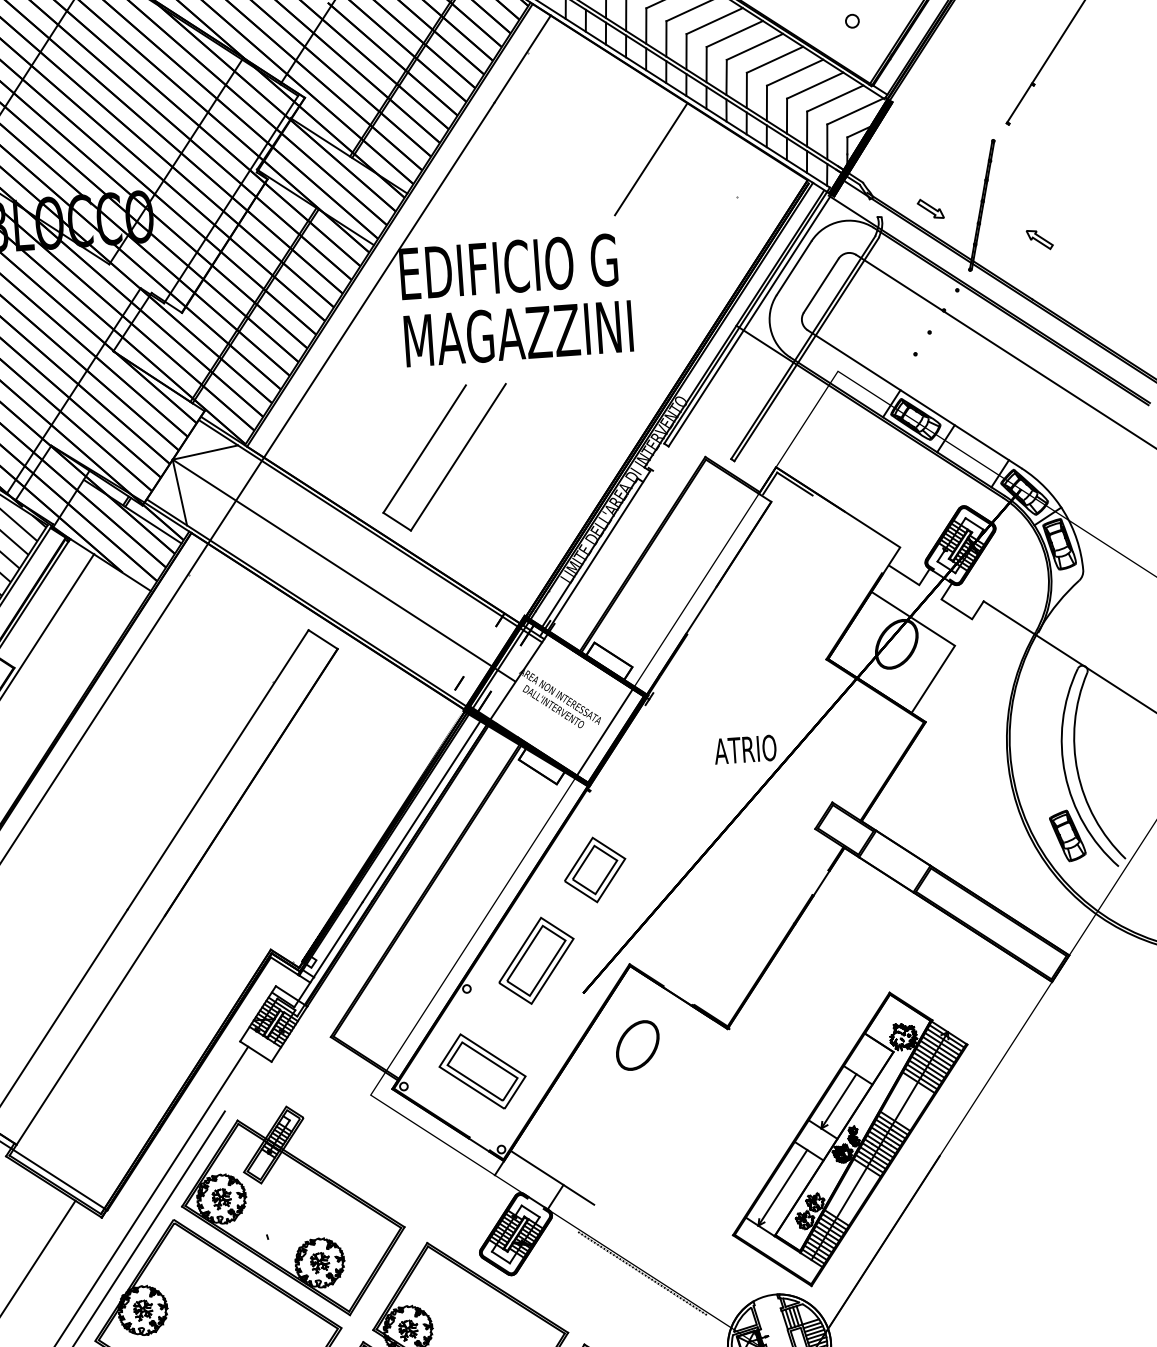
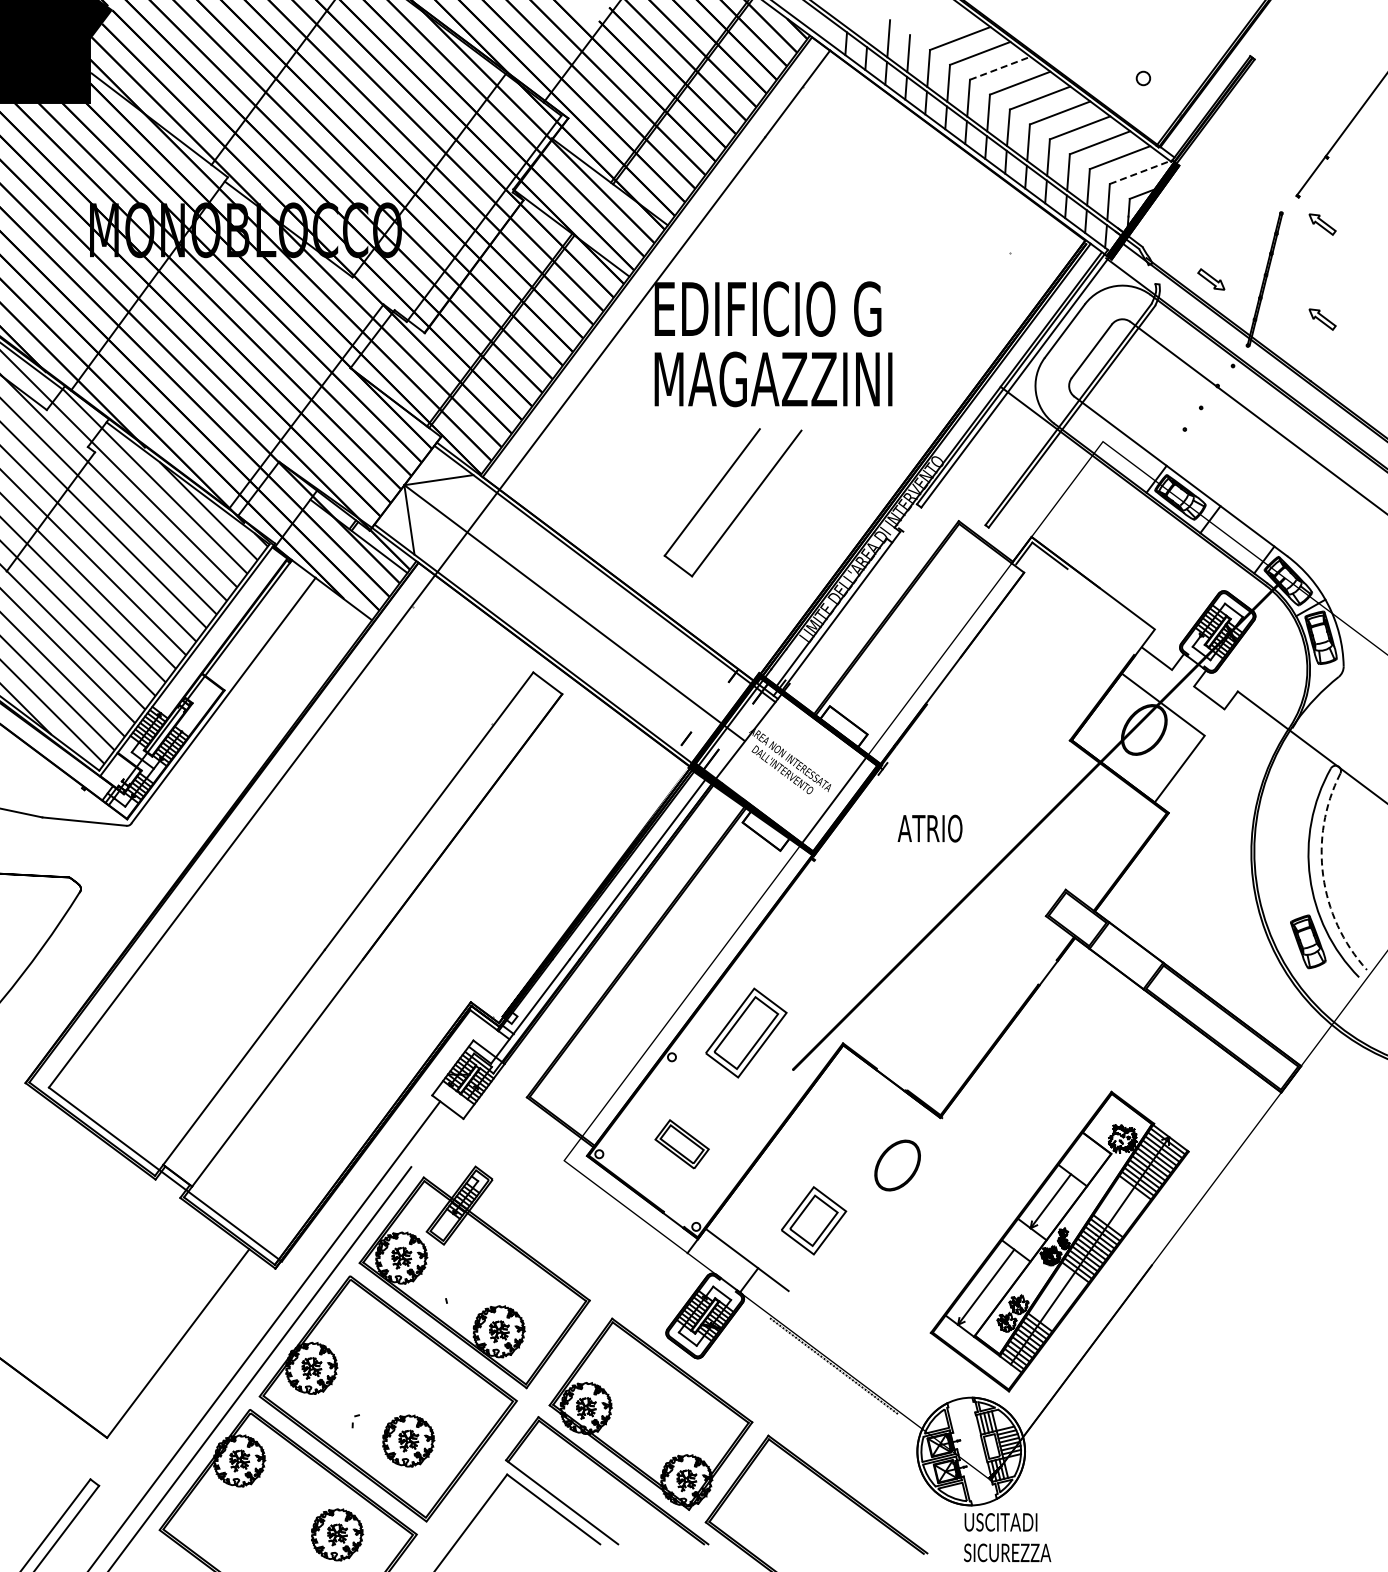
line: (715, 21) -> (1000, 68), solid -> dashed
line: (855, 111) -> (1140, 172), solid -> dashed
part: (1033, 148) -> (1322, 224), added
line: (650, 160) -> (923, 208), removed
part: (453, 462) -> (741, 508), moved
text: (744, 749) -> (929, 828), moved
arc: (1077, 771) -> (1323, 875), solid -> dashed
part: (595, 869) -> (814, 1220), moved
part: (637, 1045) -> (897, 1165), moved
part: (481, 1071) -> (681, 1144), size x0.6

